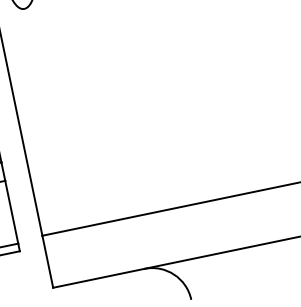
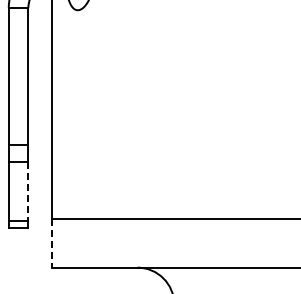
line: (11, 212) -> (28, 191), solid -> dashed
line: (47, 262) -> (51, 243), solid -> dashed

